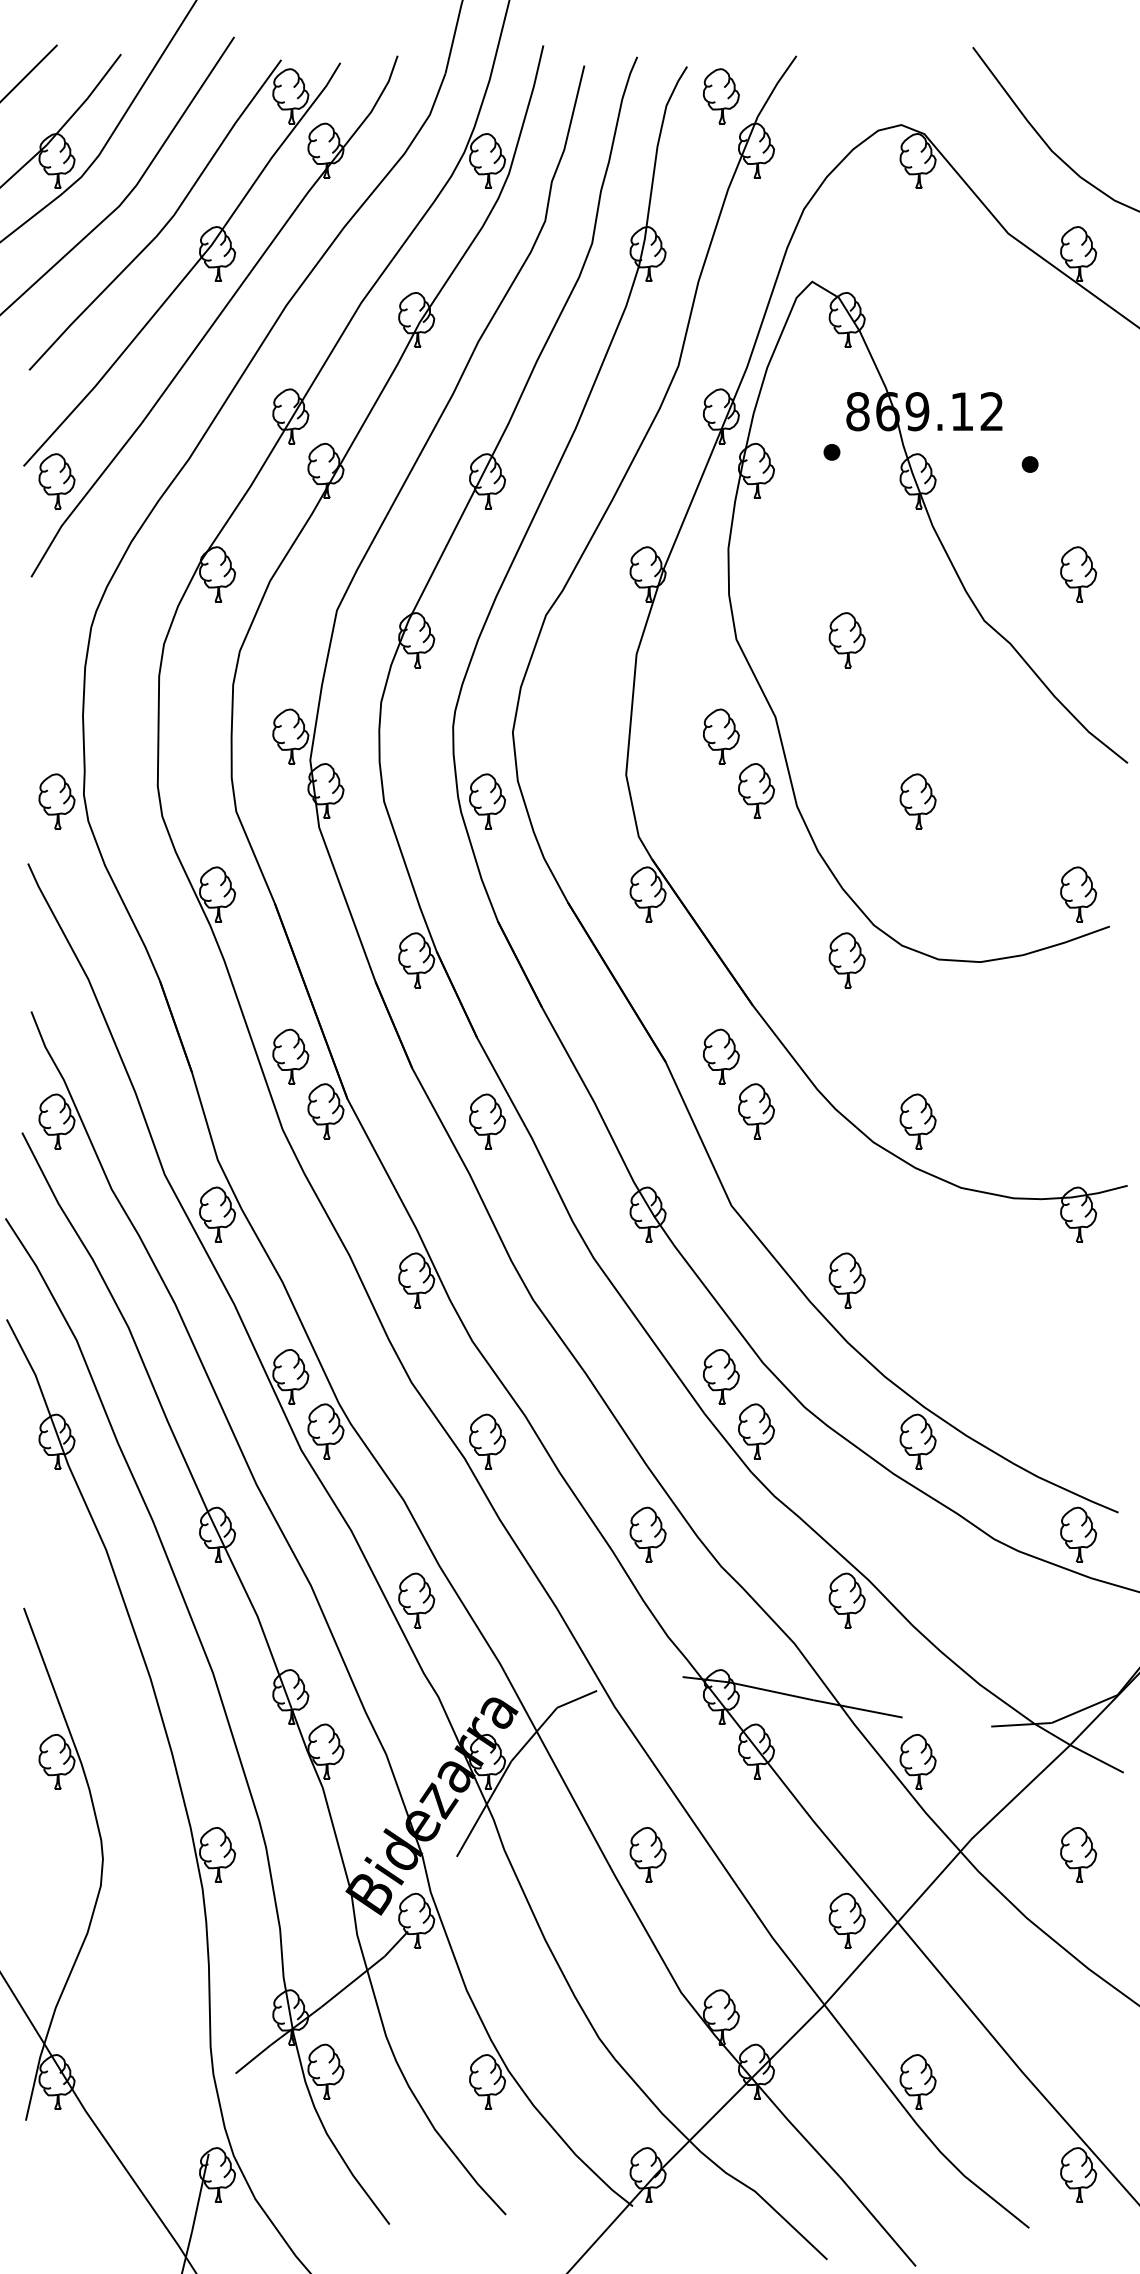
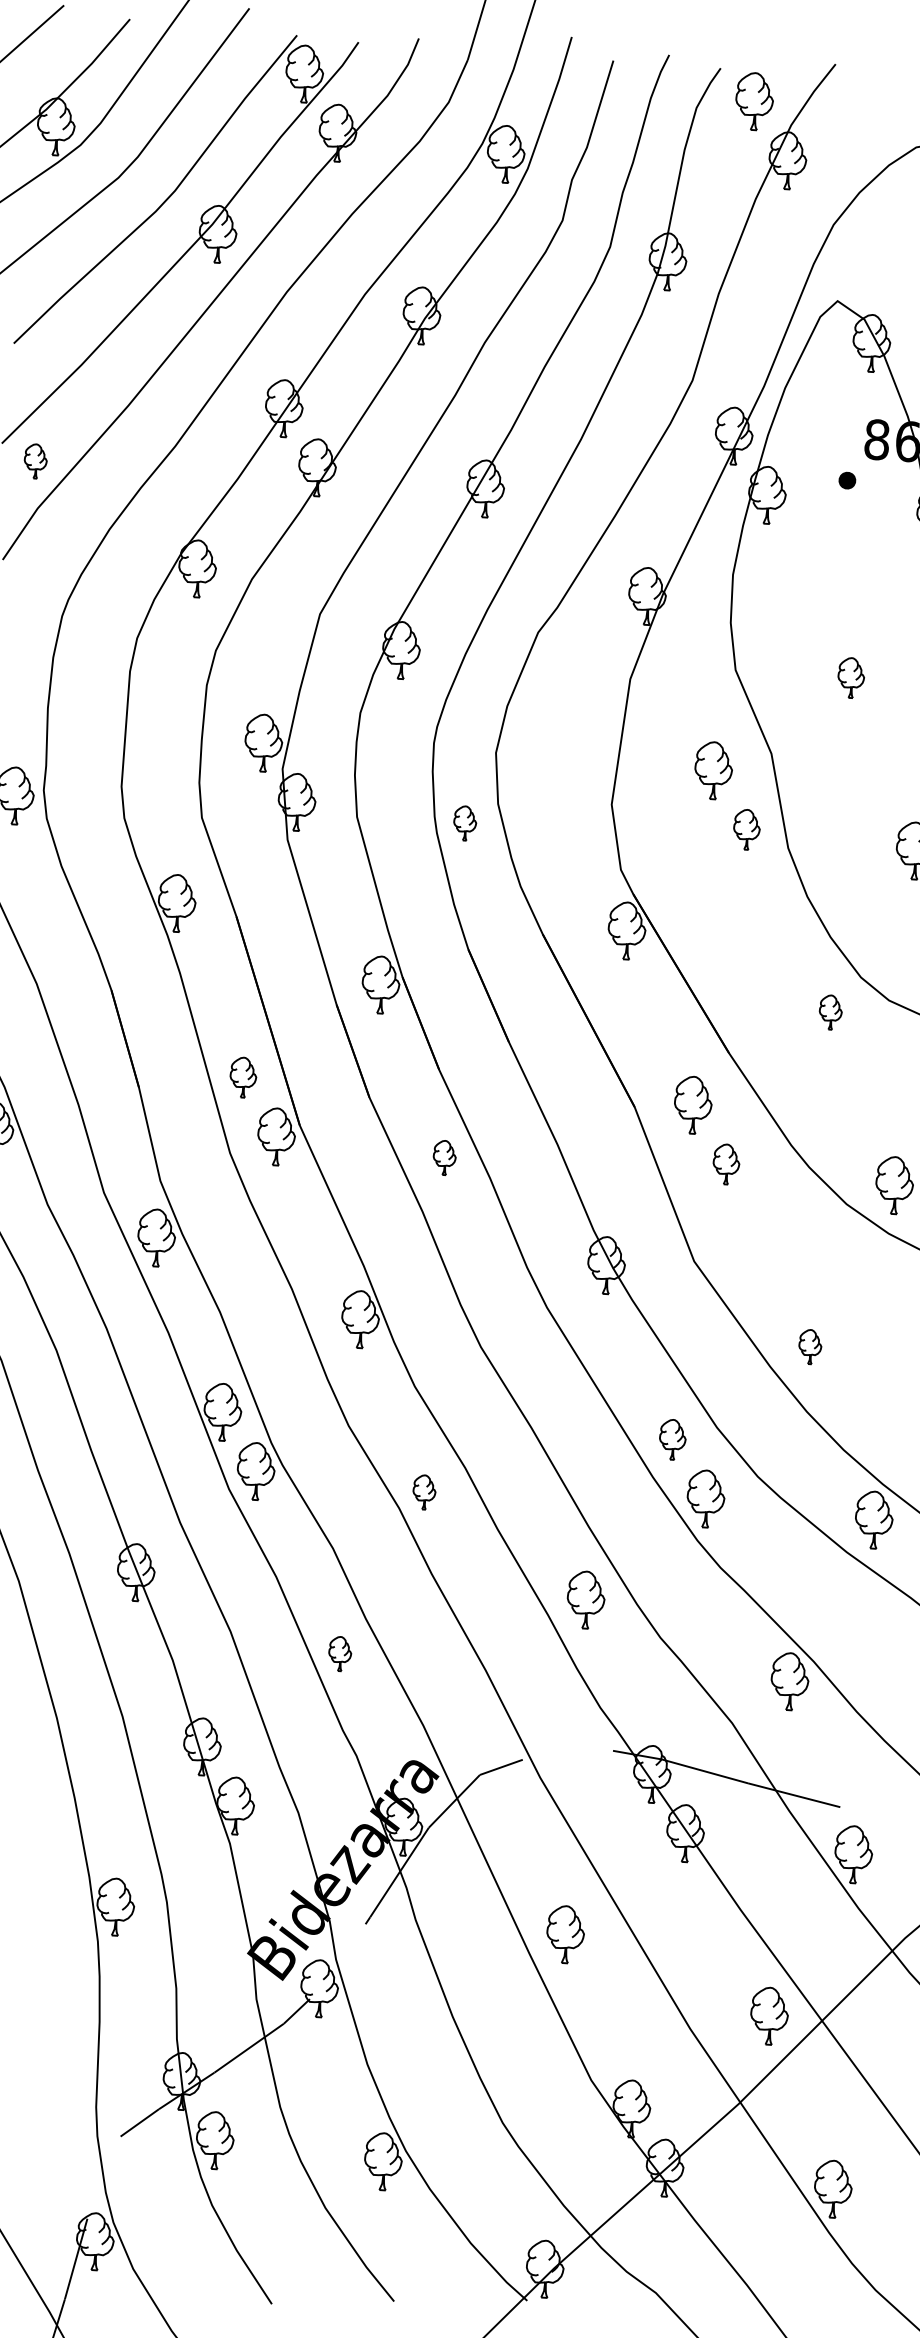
part: (56, 481) -> (35, 461), size x0.6
part: (846, 640) -> (850, 678), size x0.7
part: (756, 790) -> (746, 829), size x0.7
part: (487, 801) -> (465, 823), size x0.6
part: (846, 960) -> (830, 1012), size x0.6
part: (290, 1056) -> (242, 1077), size x0.7
part: (756, 1111) -> (726, 1164), size x0.7
part: (487, 1121) -> (444, 1157), size x0.6
part: (846, 1280) -> (809, 1346), size x0.6
part: (721, 1376) -> (672, 1439), size x0.7
part: (487, 1441) -> (424, 1492), size x0.6
part: (416, 1600) -> (339, 1653), size x0.6

